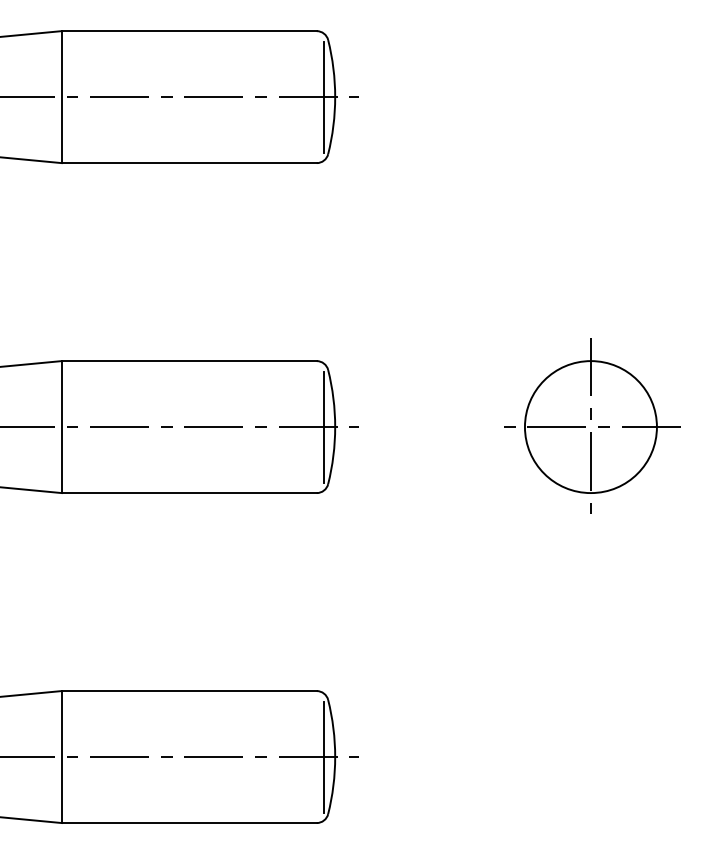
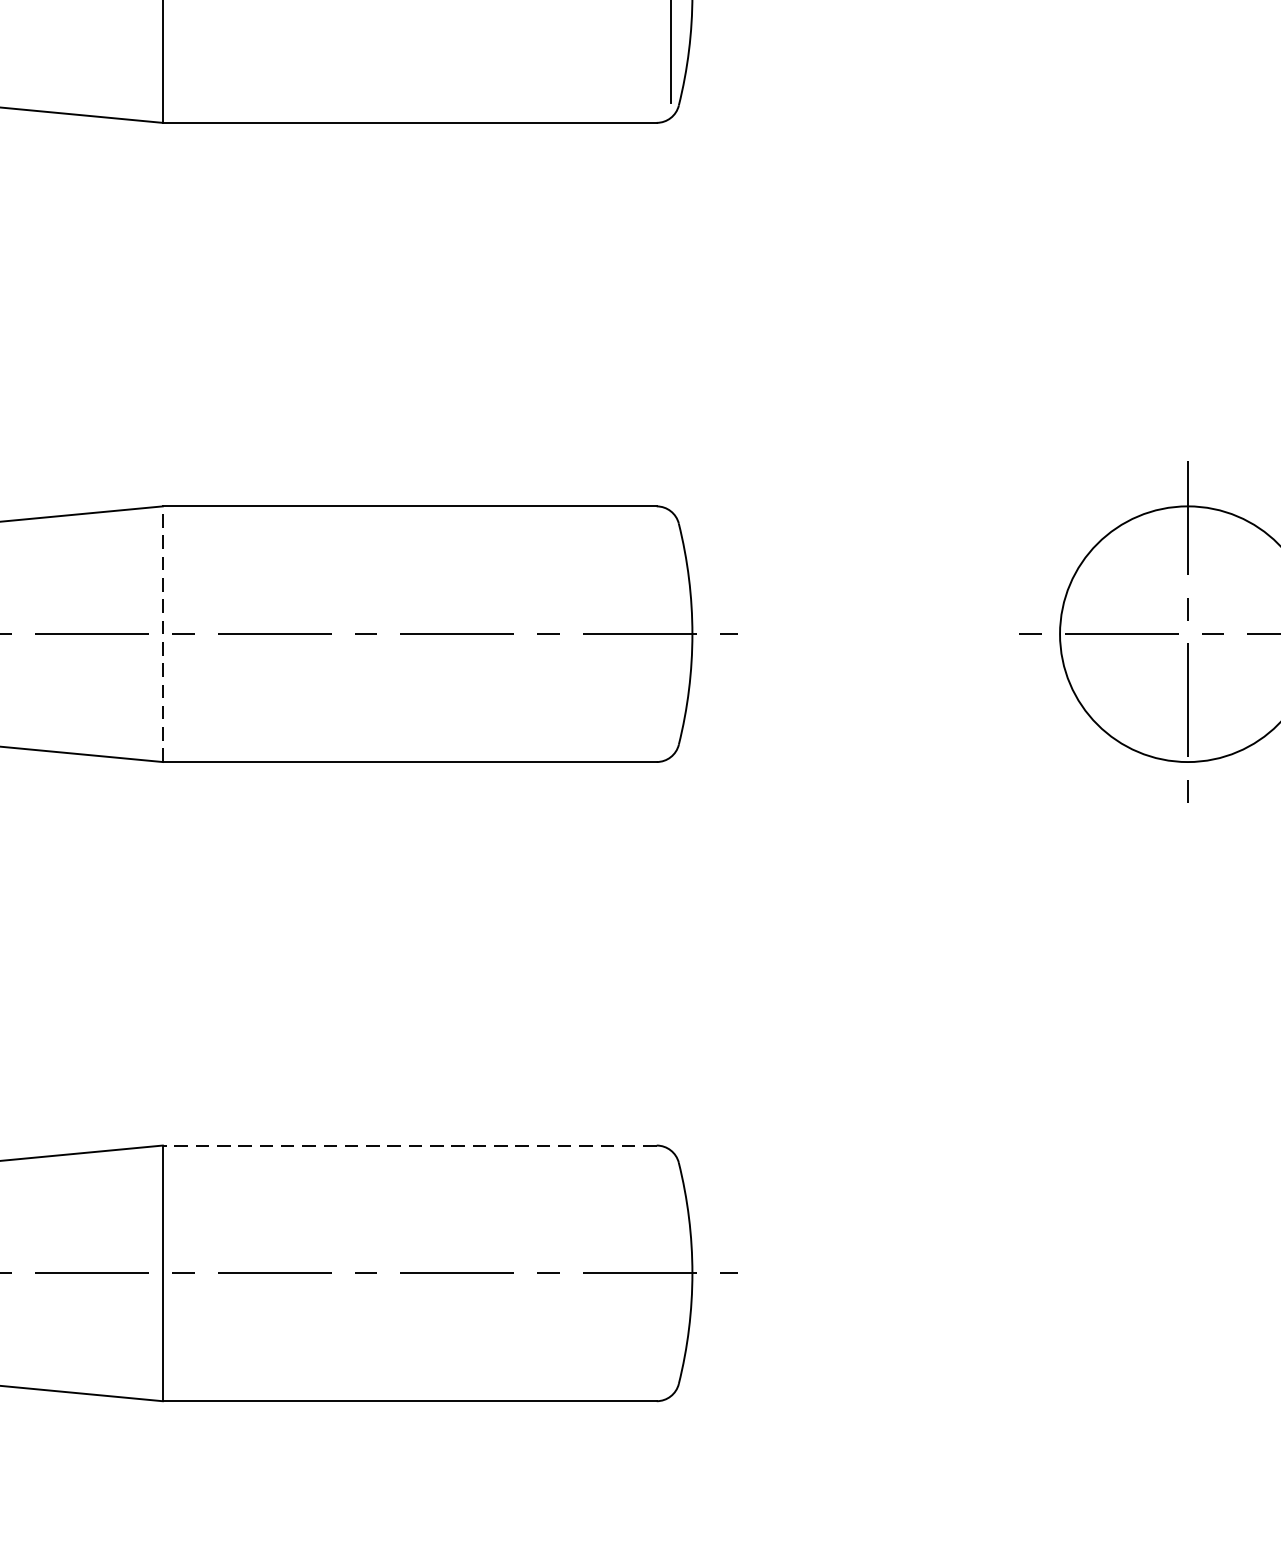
line: (323, 426) -> (669, 633), removed
line: (61, 427) -> (162, 635), solid -> dashed
line: (188, 691) -> (408, 1146), solid -> dashed
line: (323, 756) -> (669, 1272), removed

